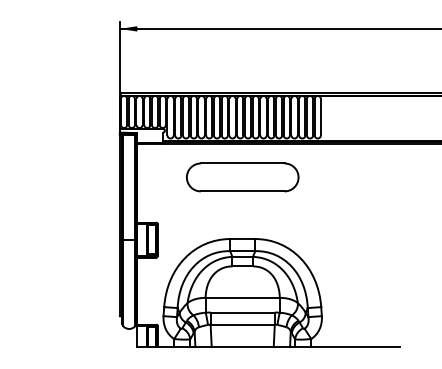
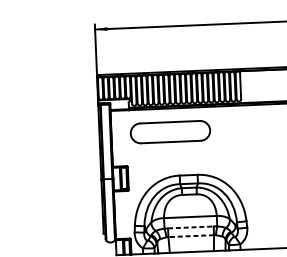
part: (242, 177) -> (170, 132), moved
line: (243, 312) -> (191, 227), solid -> dashed
line: (242, 324) -> (191, 235), solid -> dashed

